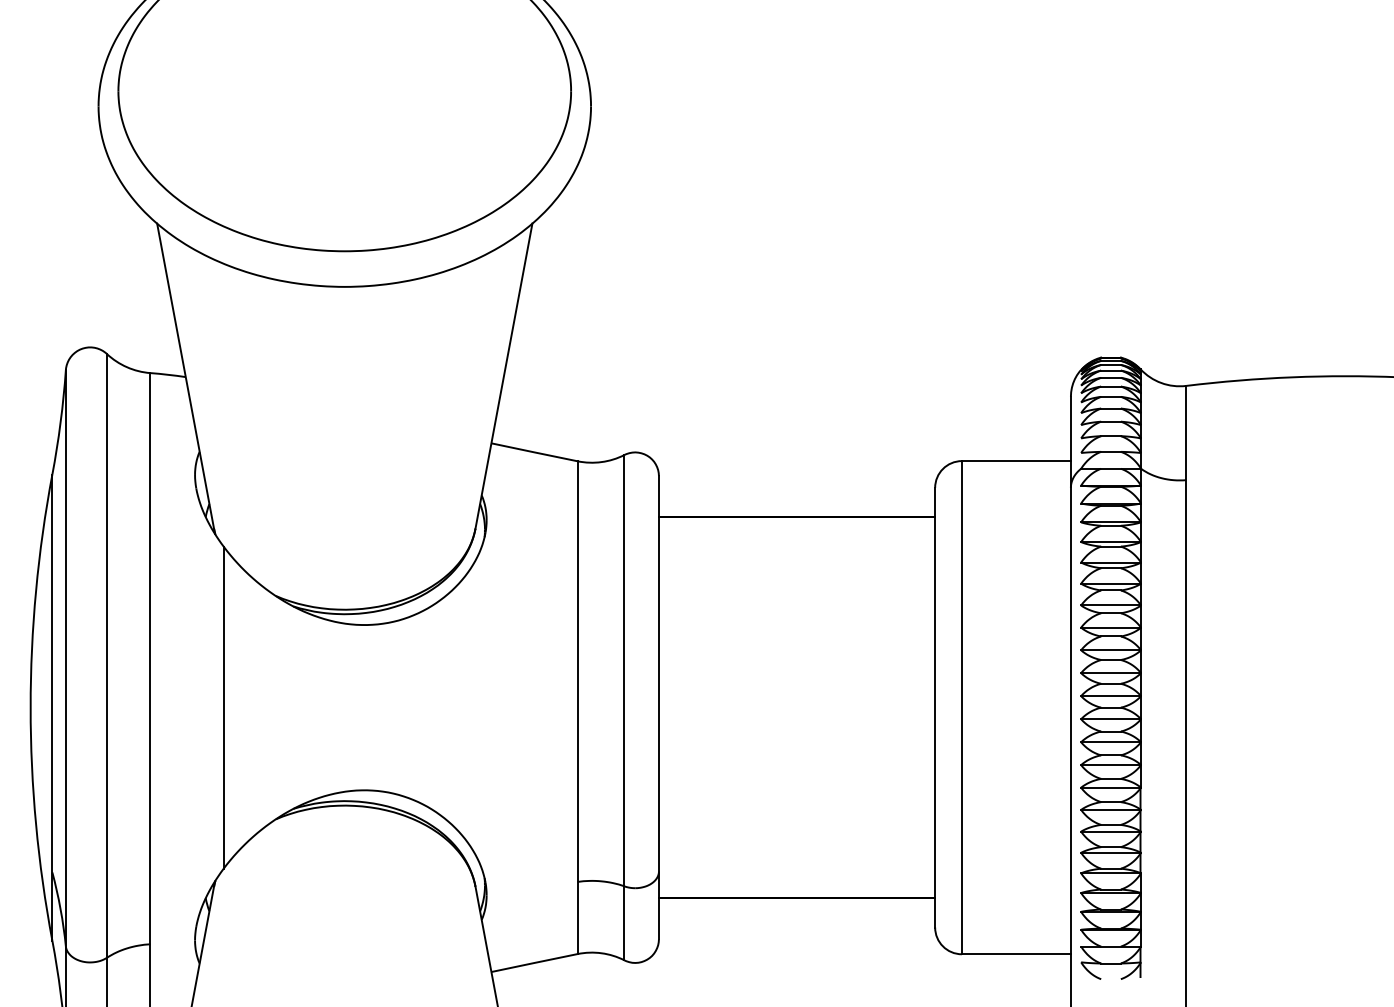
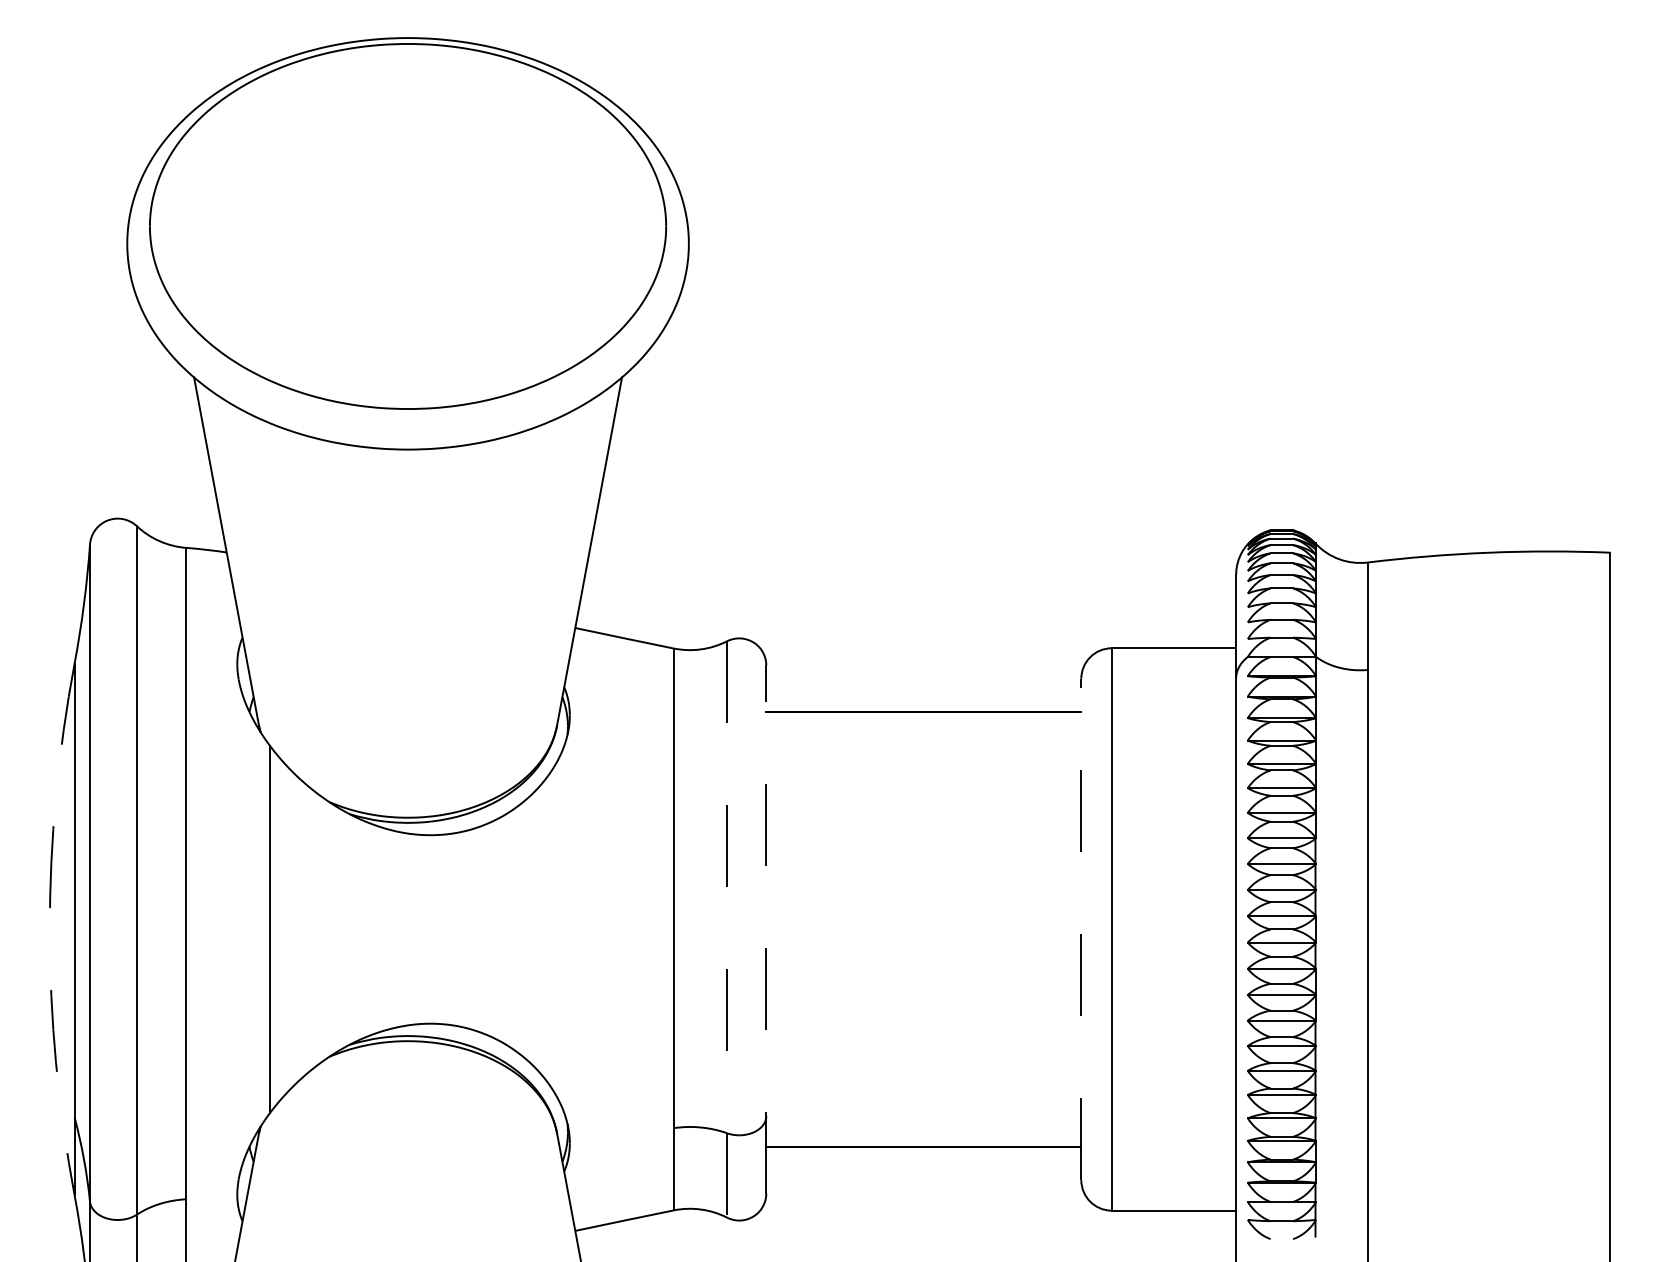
line: (659, 706) -> (766, 928), solid -> dashed
arc: (30, 707) -> (49, 929), solid -> dashed
line: (624, 707) -> (727, 929), solid -> dashed
line: (935, 707) -> (1081, 929), solid -> dashed

